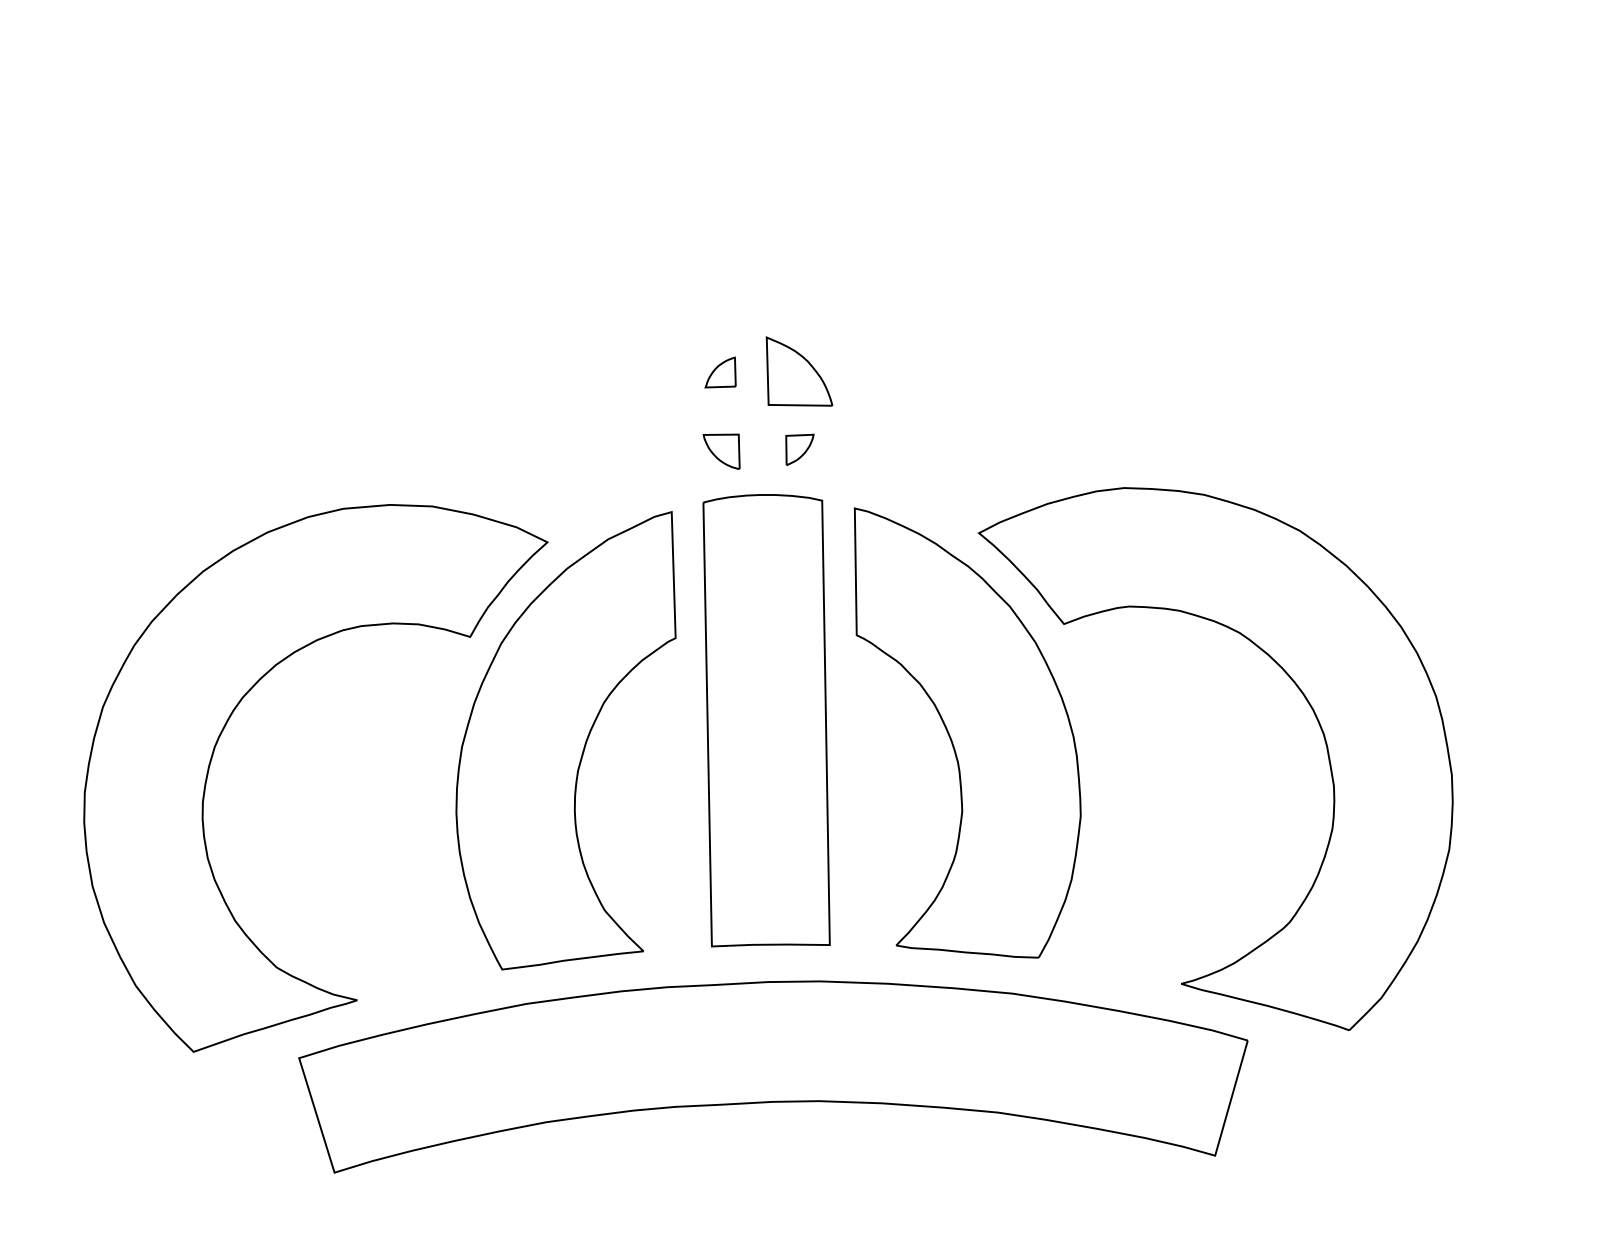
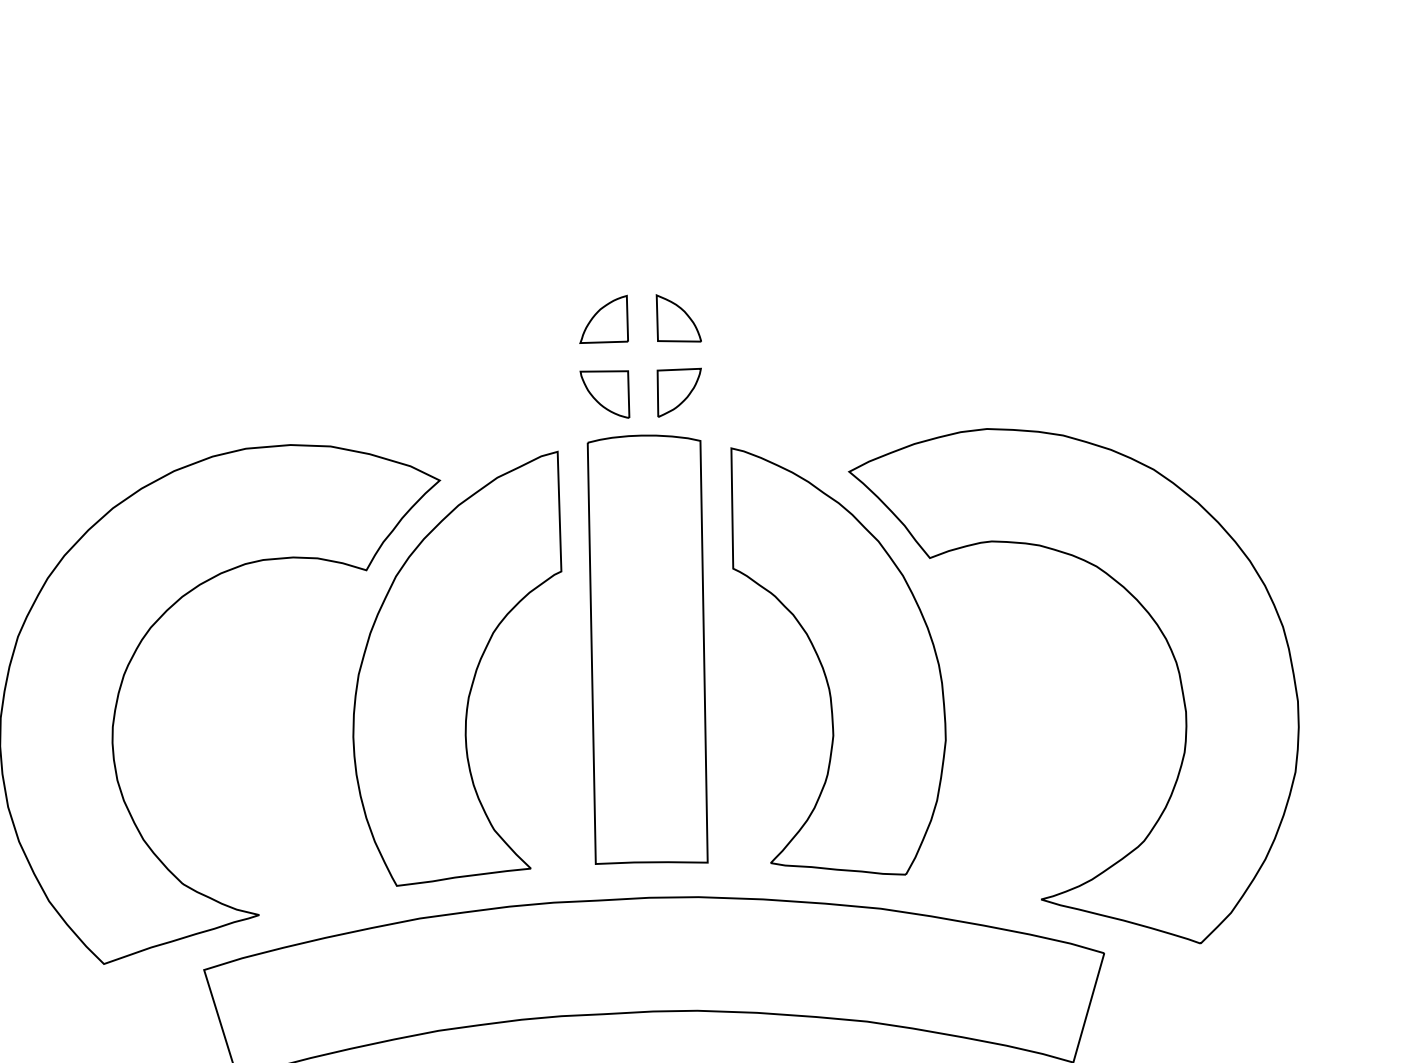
part: (799, 371) -> (678, 318), size x0.71
part: (720, 372) -> (603, 319), size x1.67
part: (799, 449) -> (678, 392), size x1.67
part: (721, 451) -> (604, 394), size x1.43

